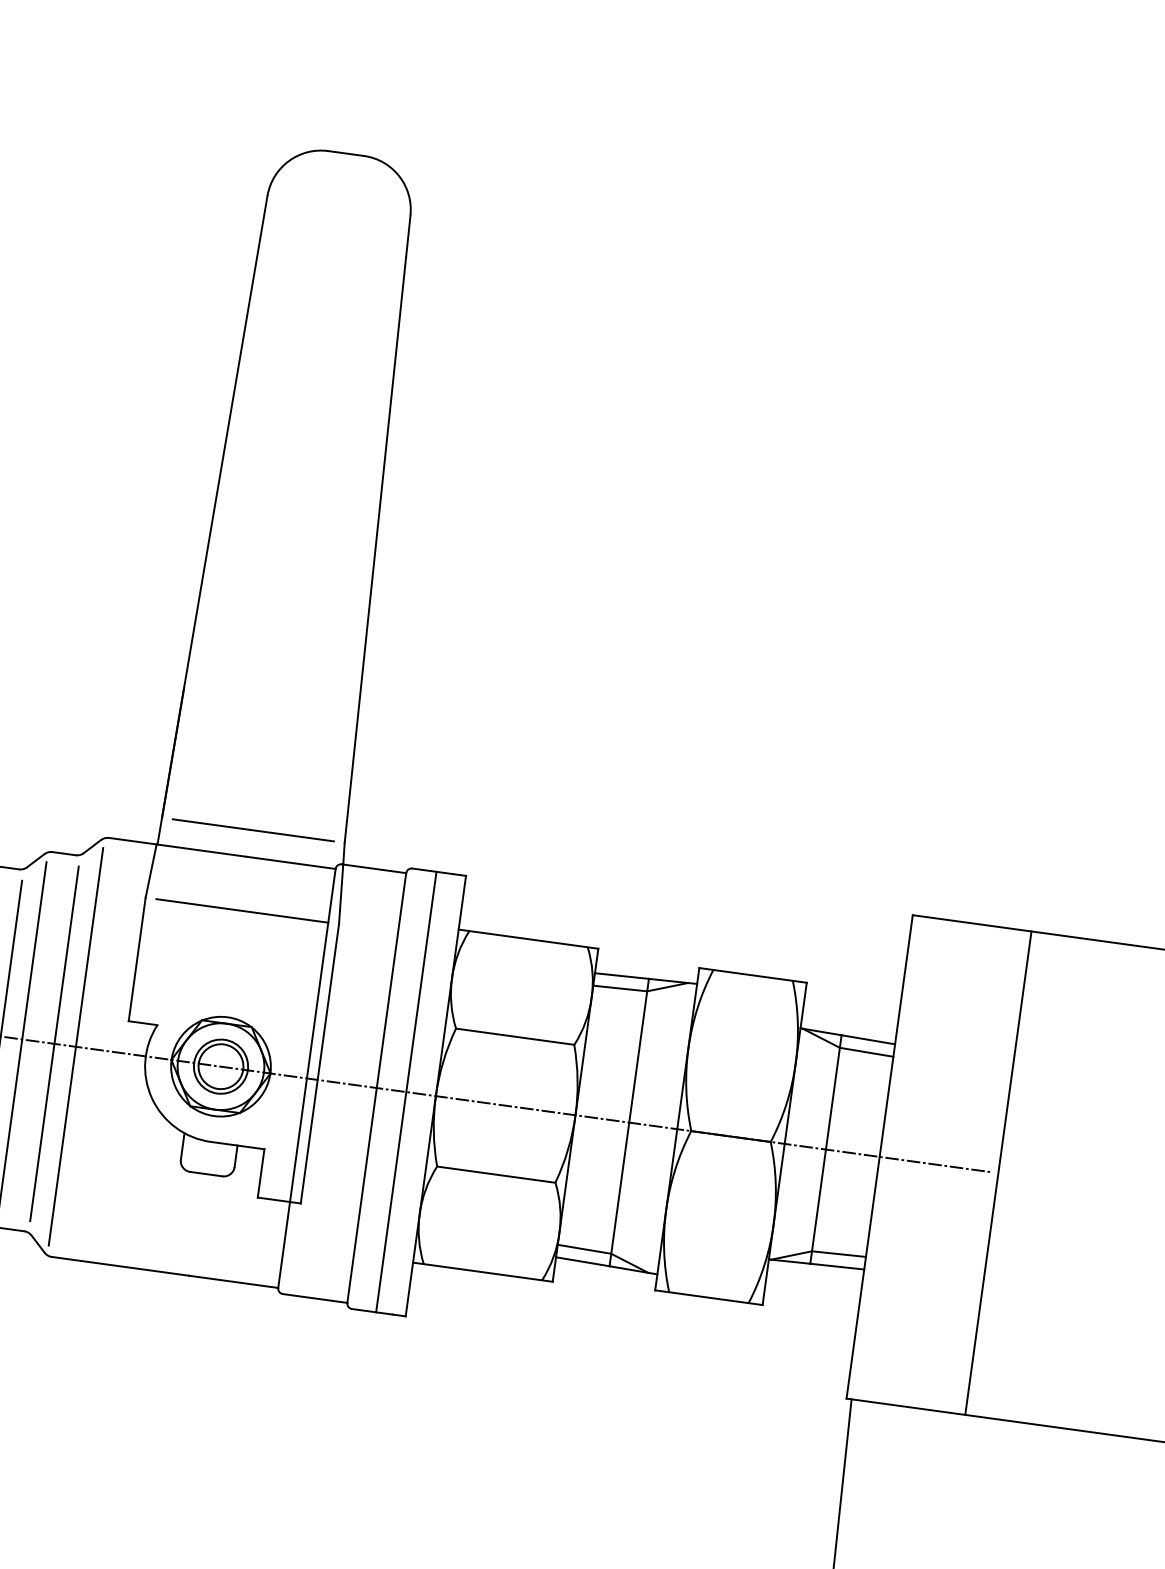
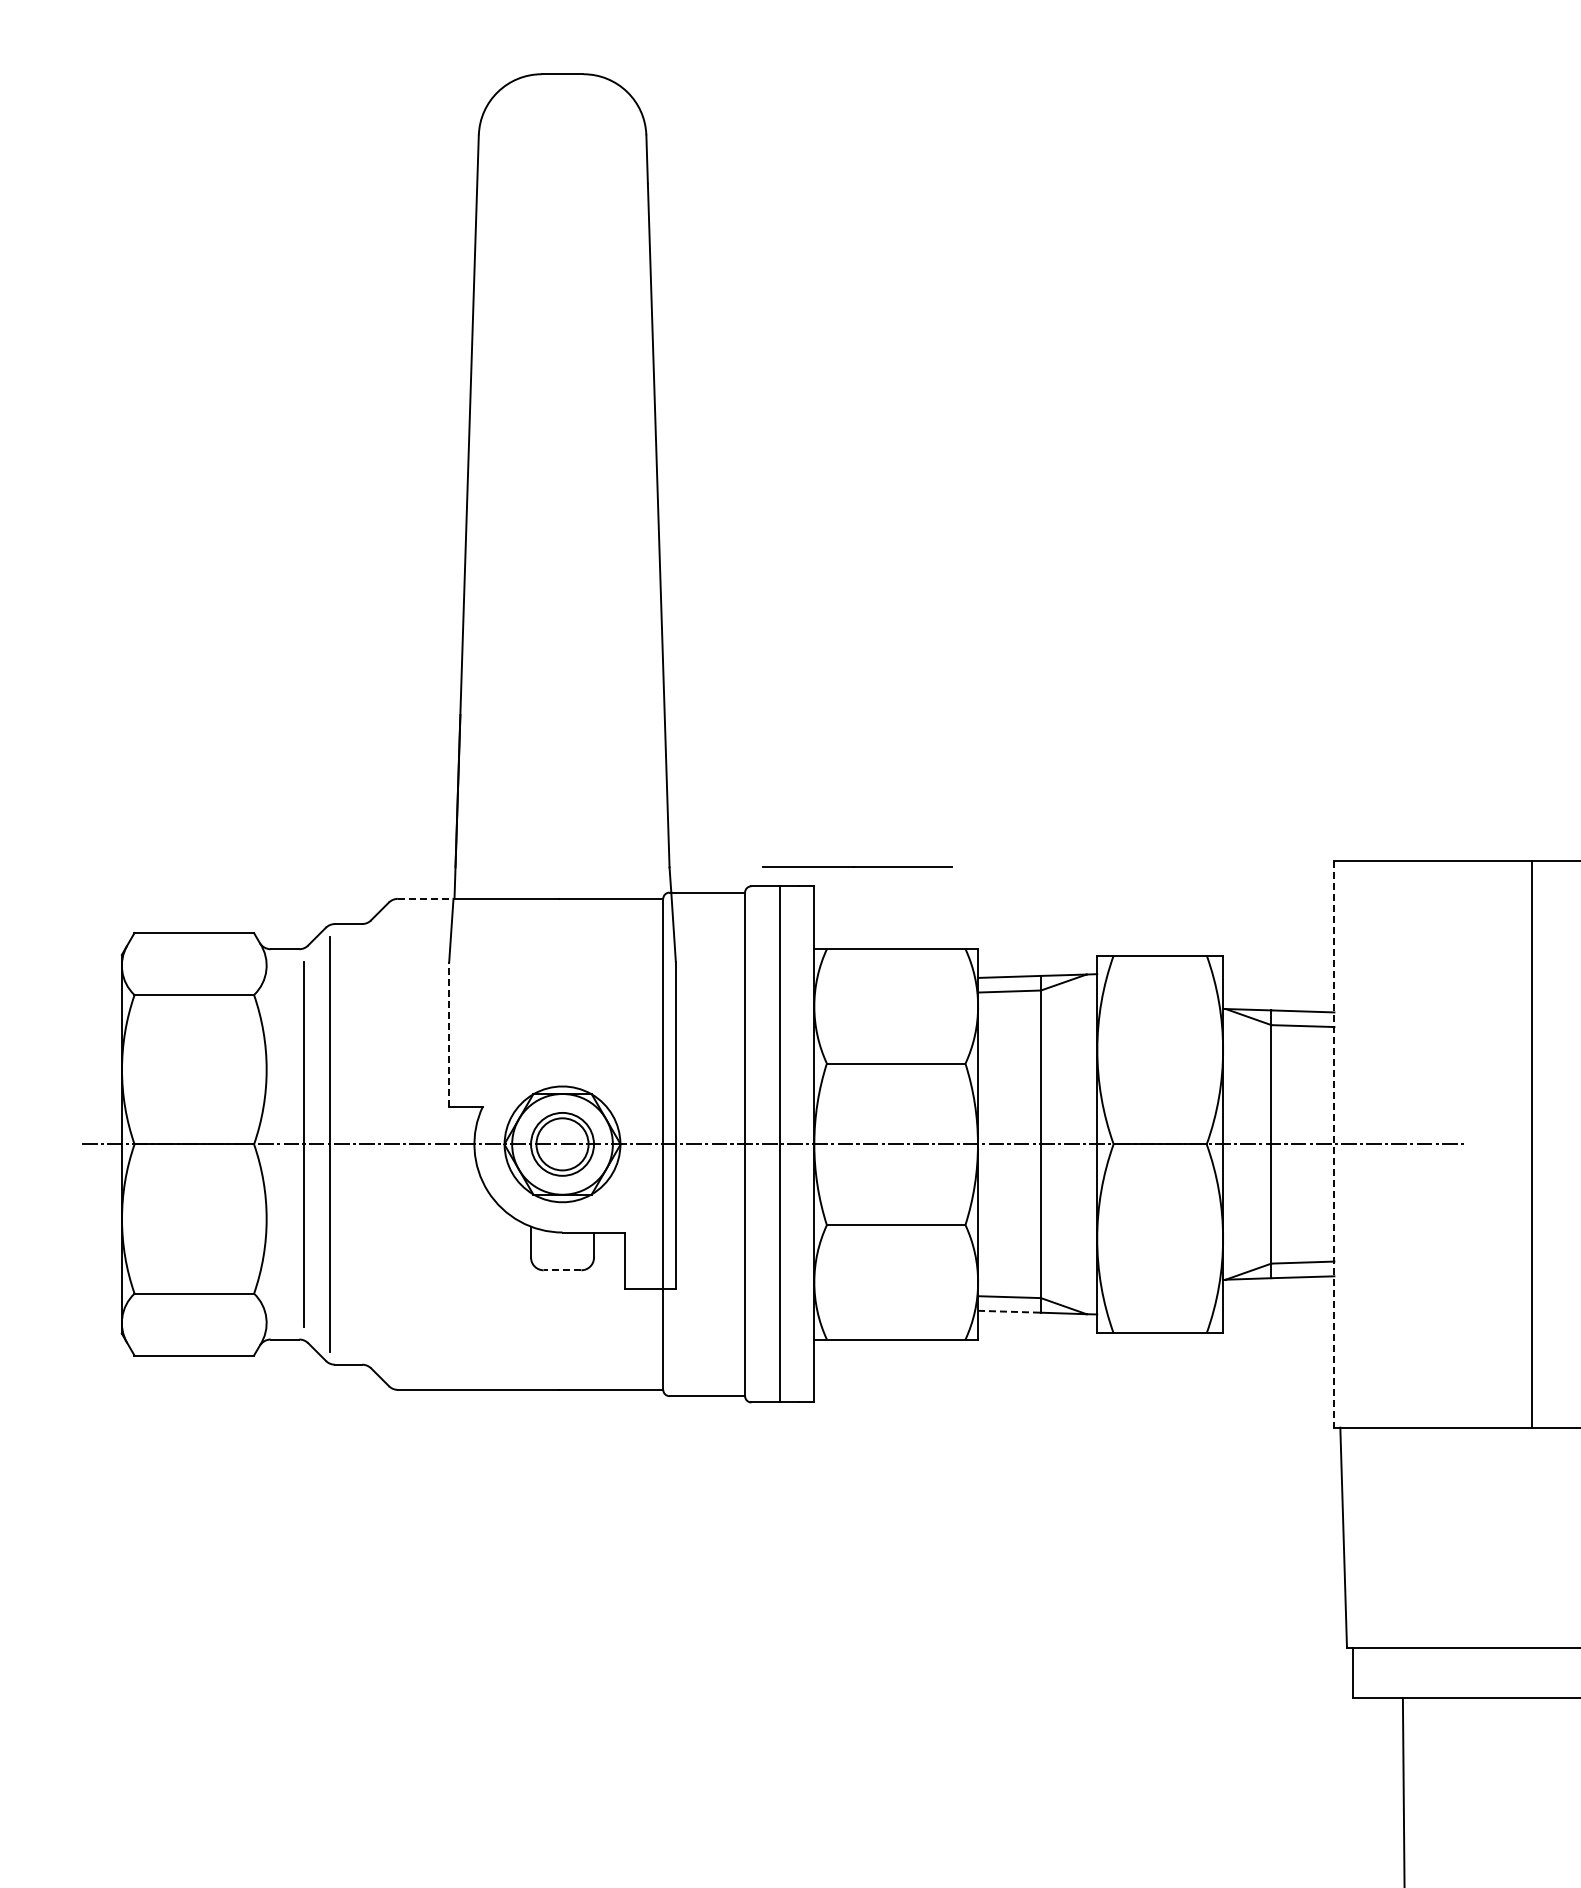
line: (253, 829) -> (857, 866), moved
line: (132, 840) -> (425, 898), solid -> dashed
line: (242, 910) -> (562, 961), removed
line: (137, 958) -> (449, 1033), solid -> dashed
line: (54, 1044) -> (367, 1144), removed
line: (75, 1046) -> (392, 1144), removed
line: (879, 1157) -> (1334, 1144), solid -> dashed
line: (998, 1173) -> (1531, 1144), moved
line: (206, 1174) -> (562, 1270), solid -> dashed
line: (582, 1261) -> (1009, 1311), solid -> dashed

